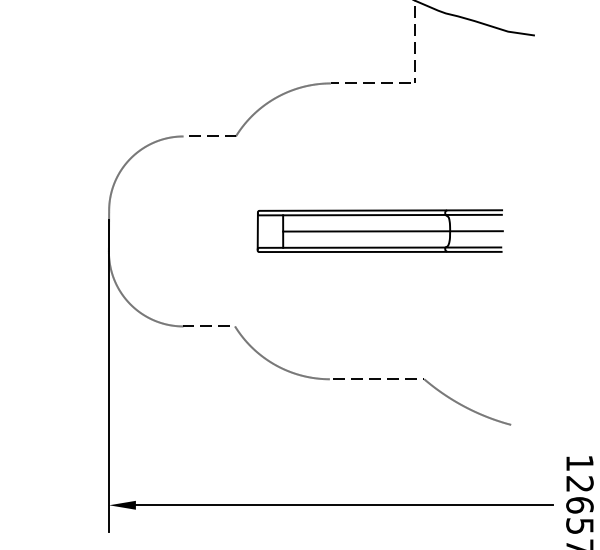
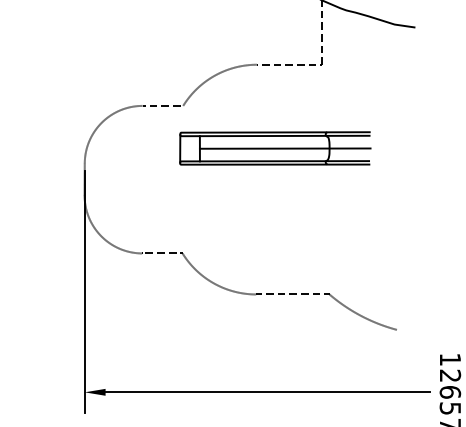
part: (380, 231) -> (275, 148), moved

